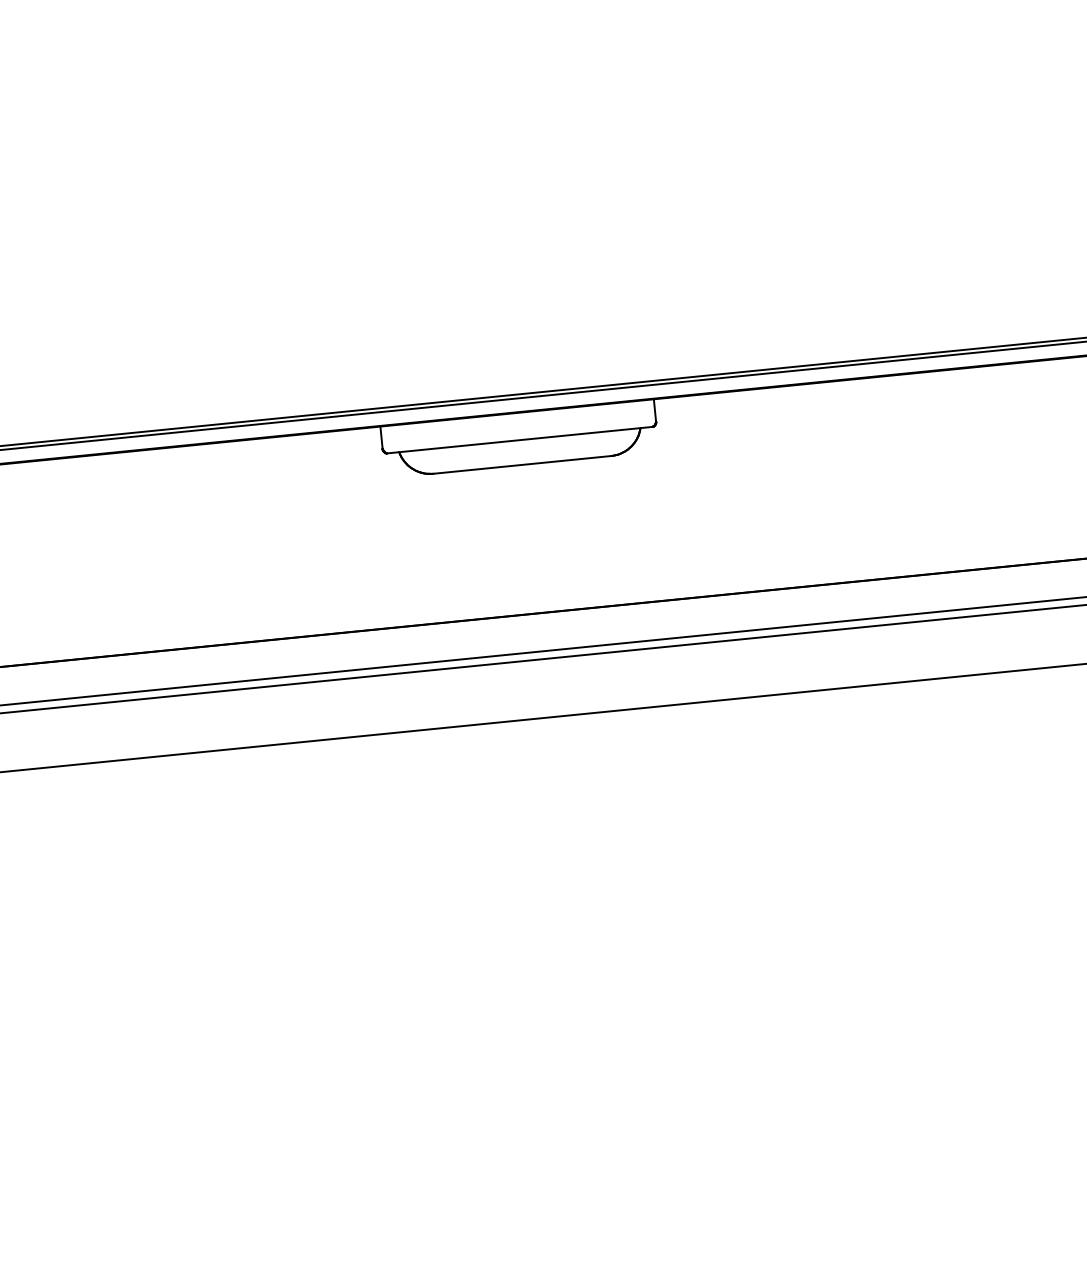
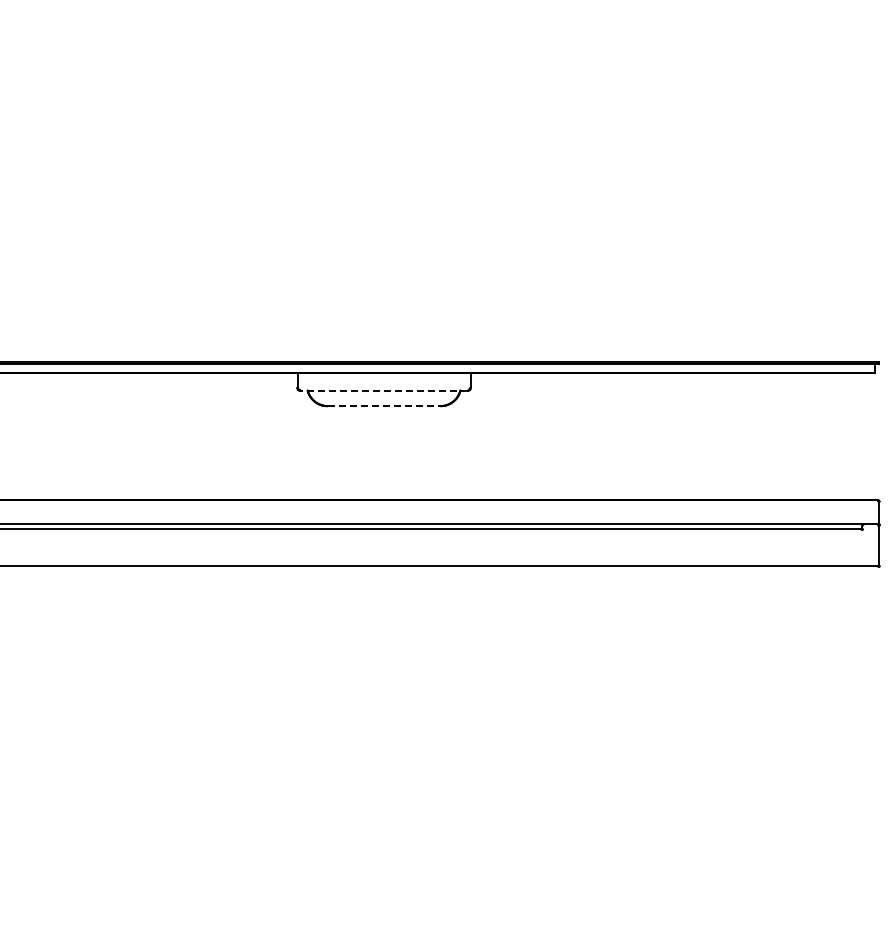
line: (518, 440) -> (383, 390), solid -> dashed
line: (523, 465) -> (384, 406), solid -> dashed

